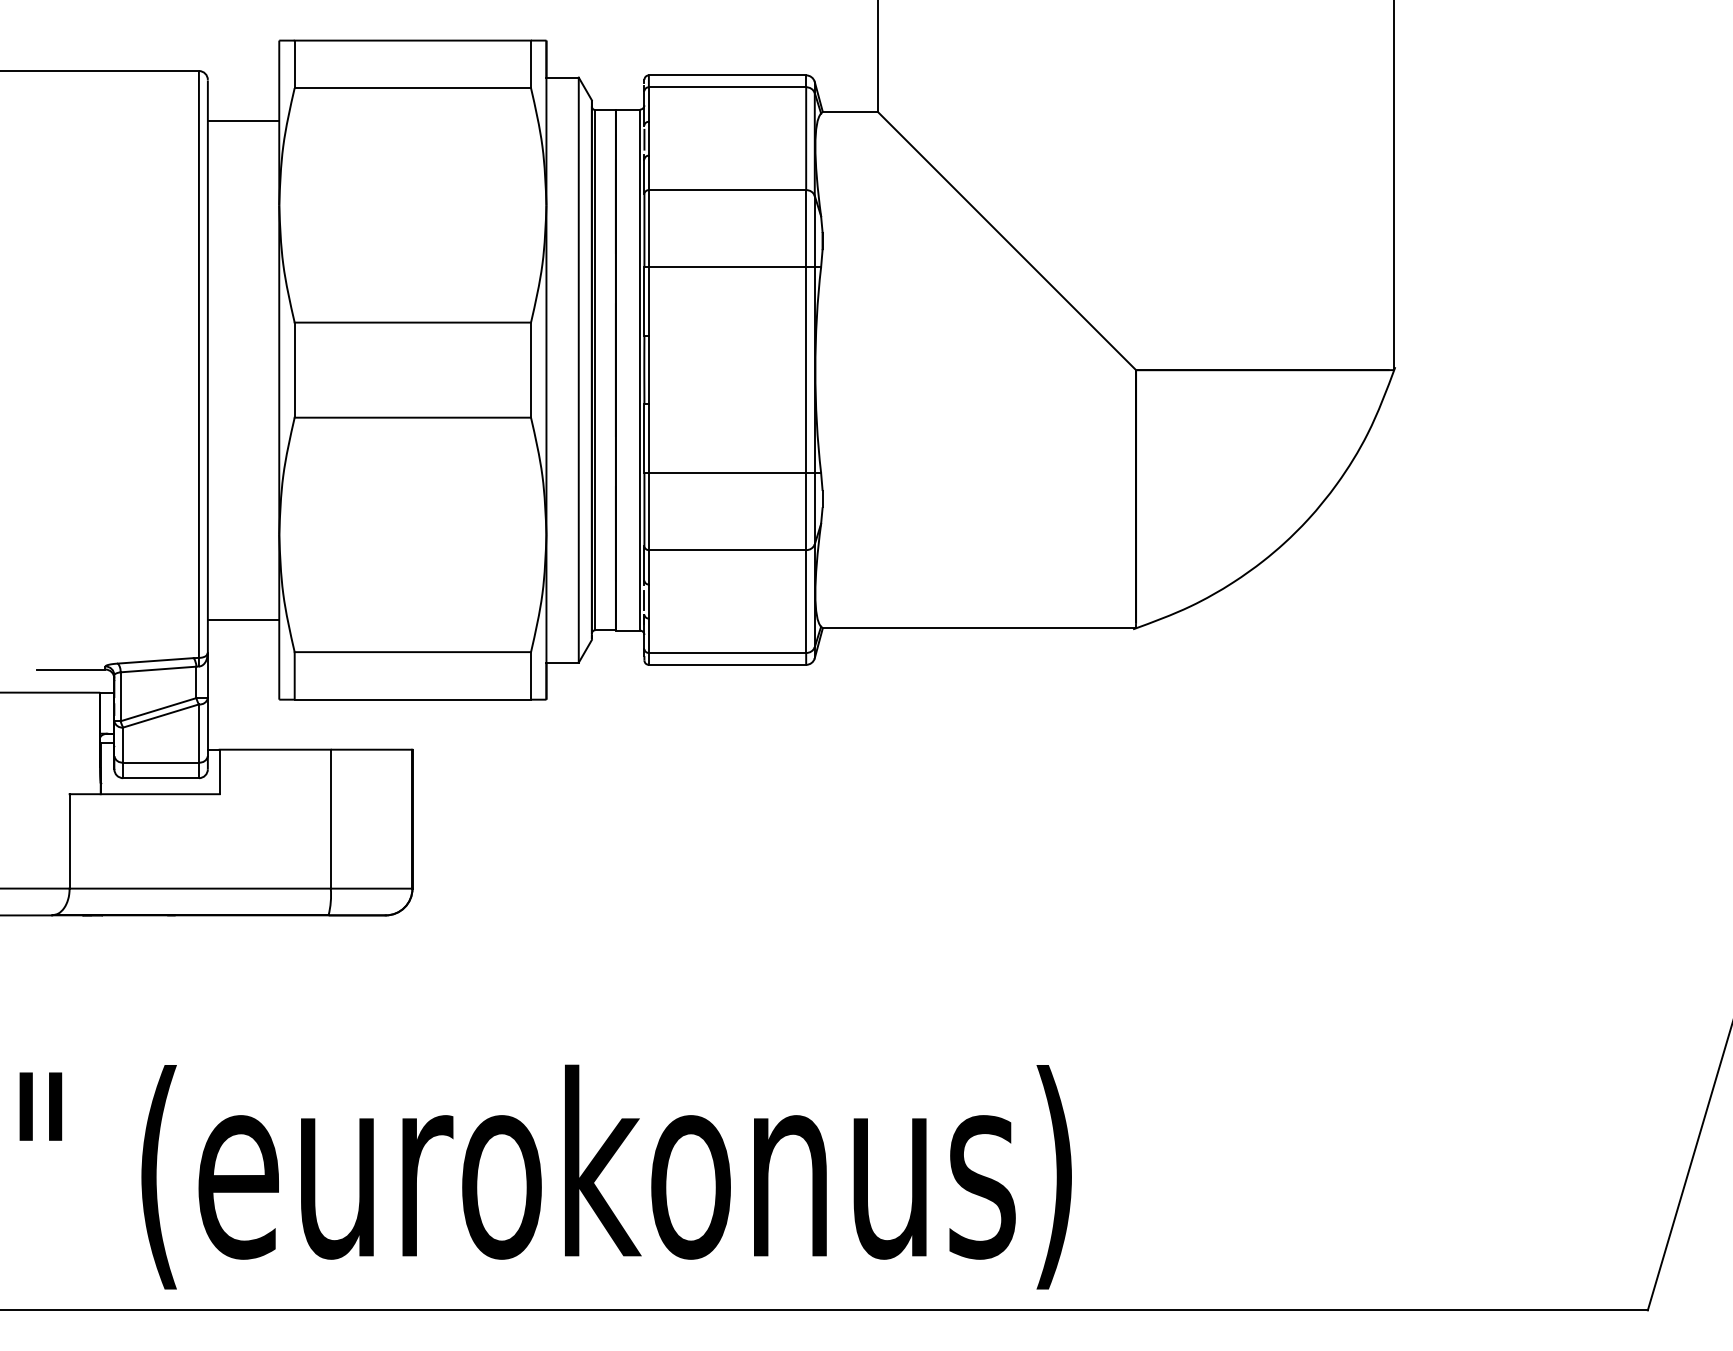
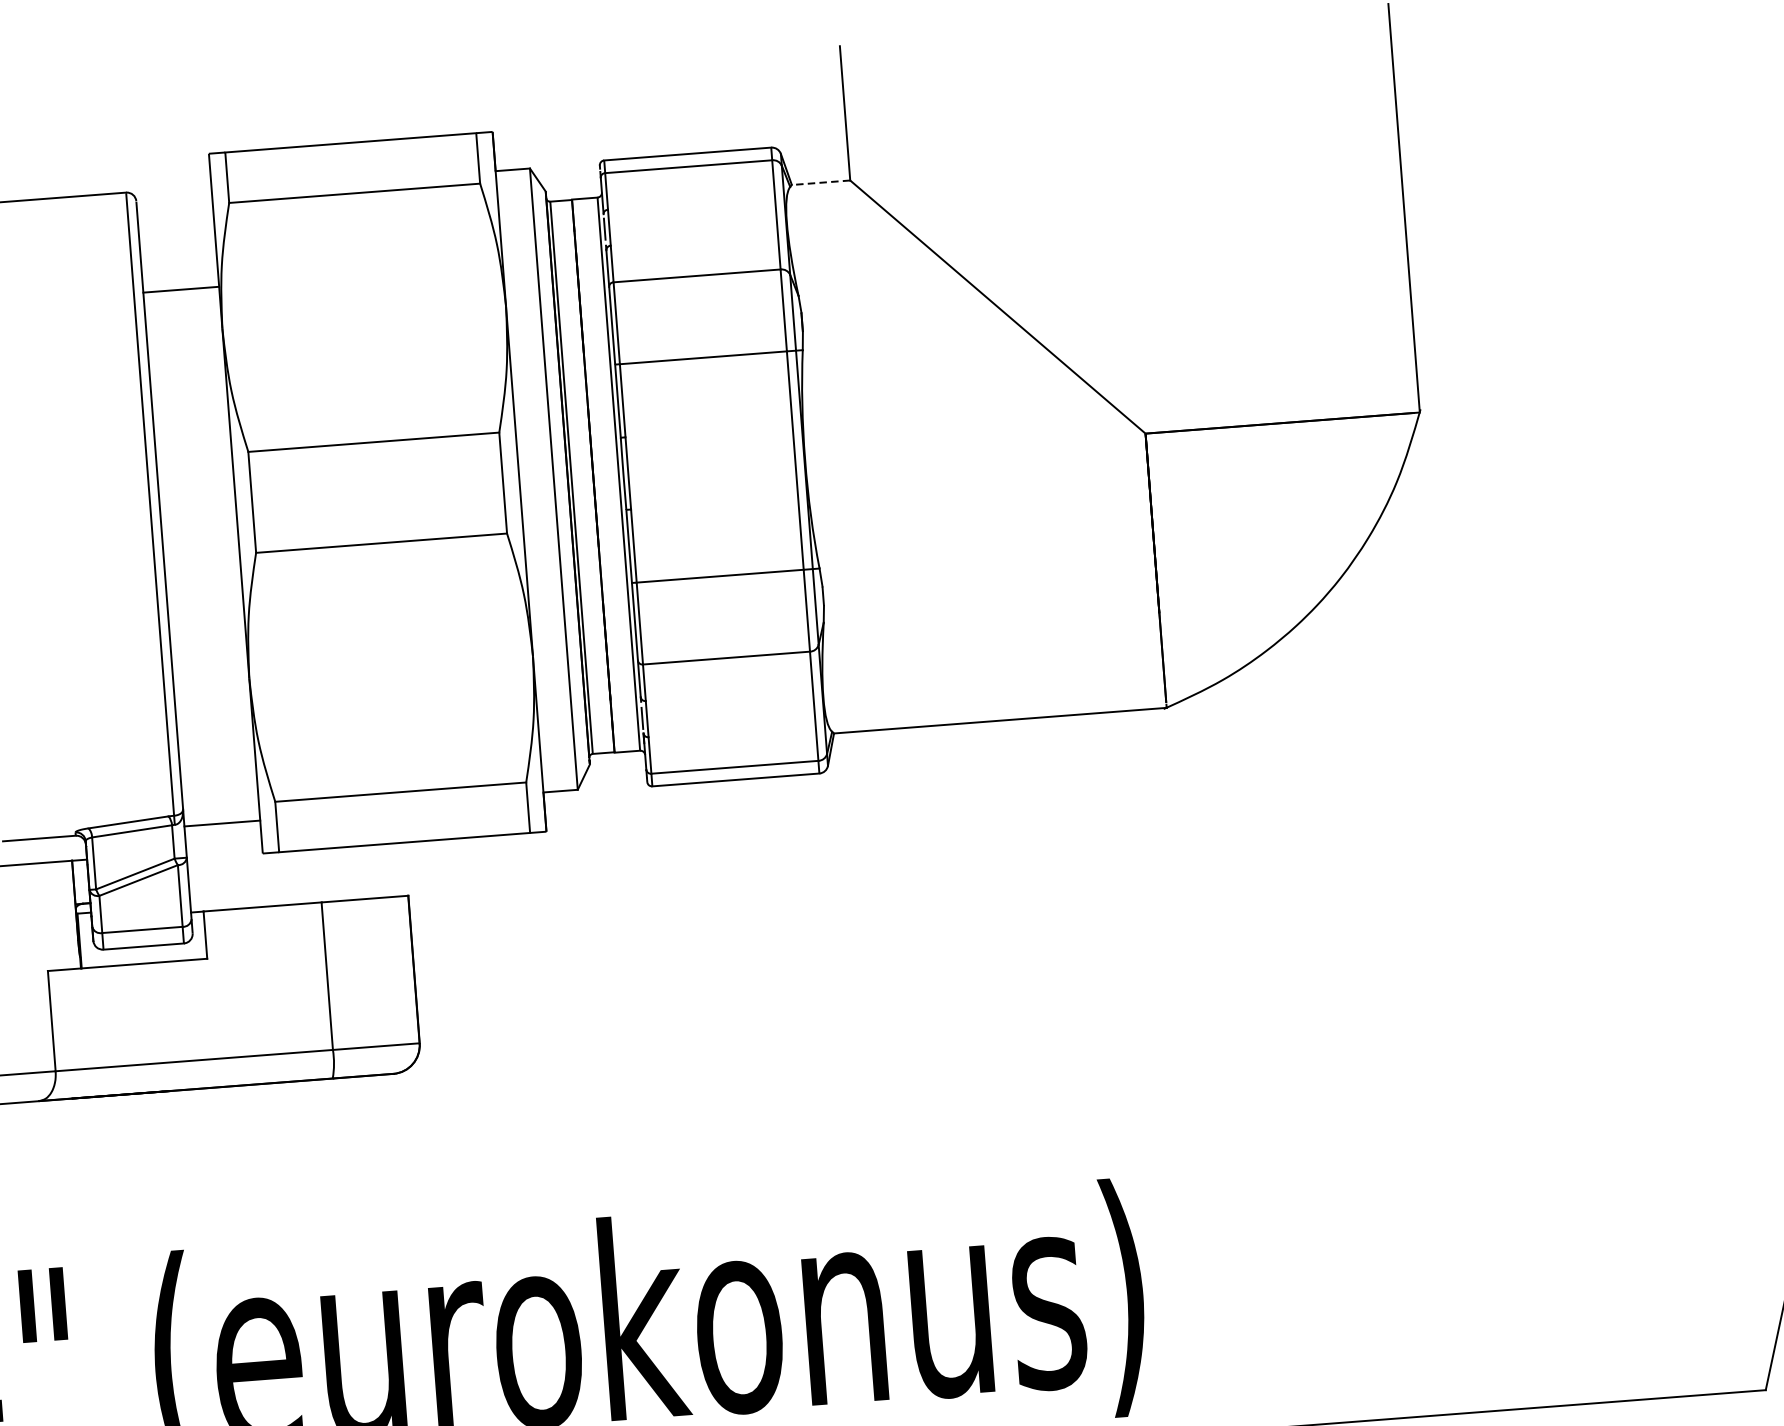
line: (850, 111) -> (821, 182), solid -> dashed
line: (243, 120) -> (181, 289), moved
line: (243, 619) -> (222, 823), moved

